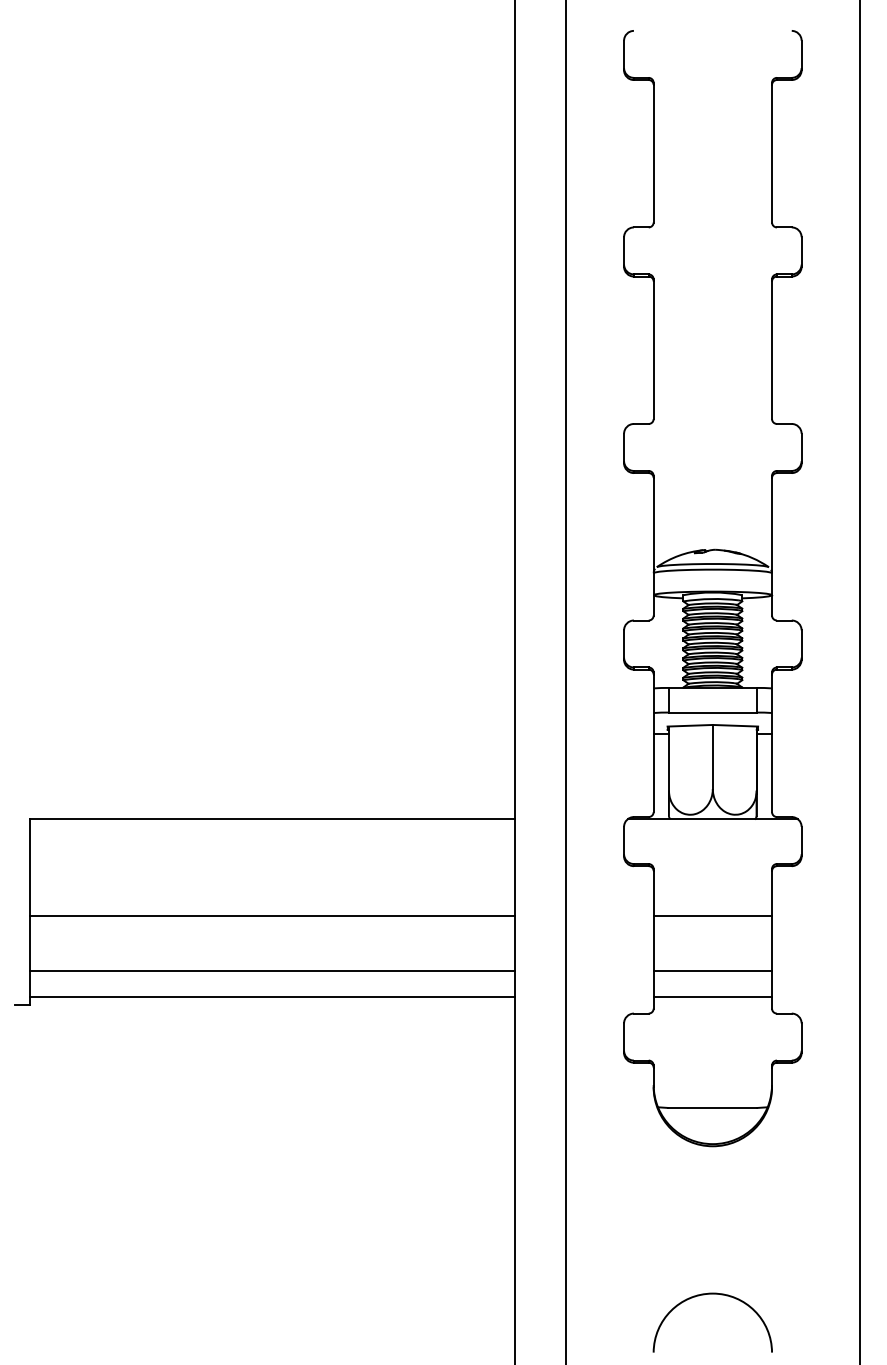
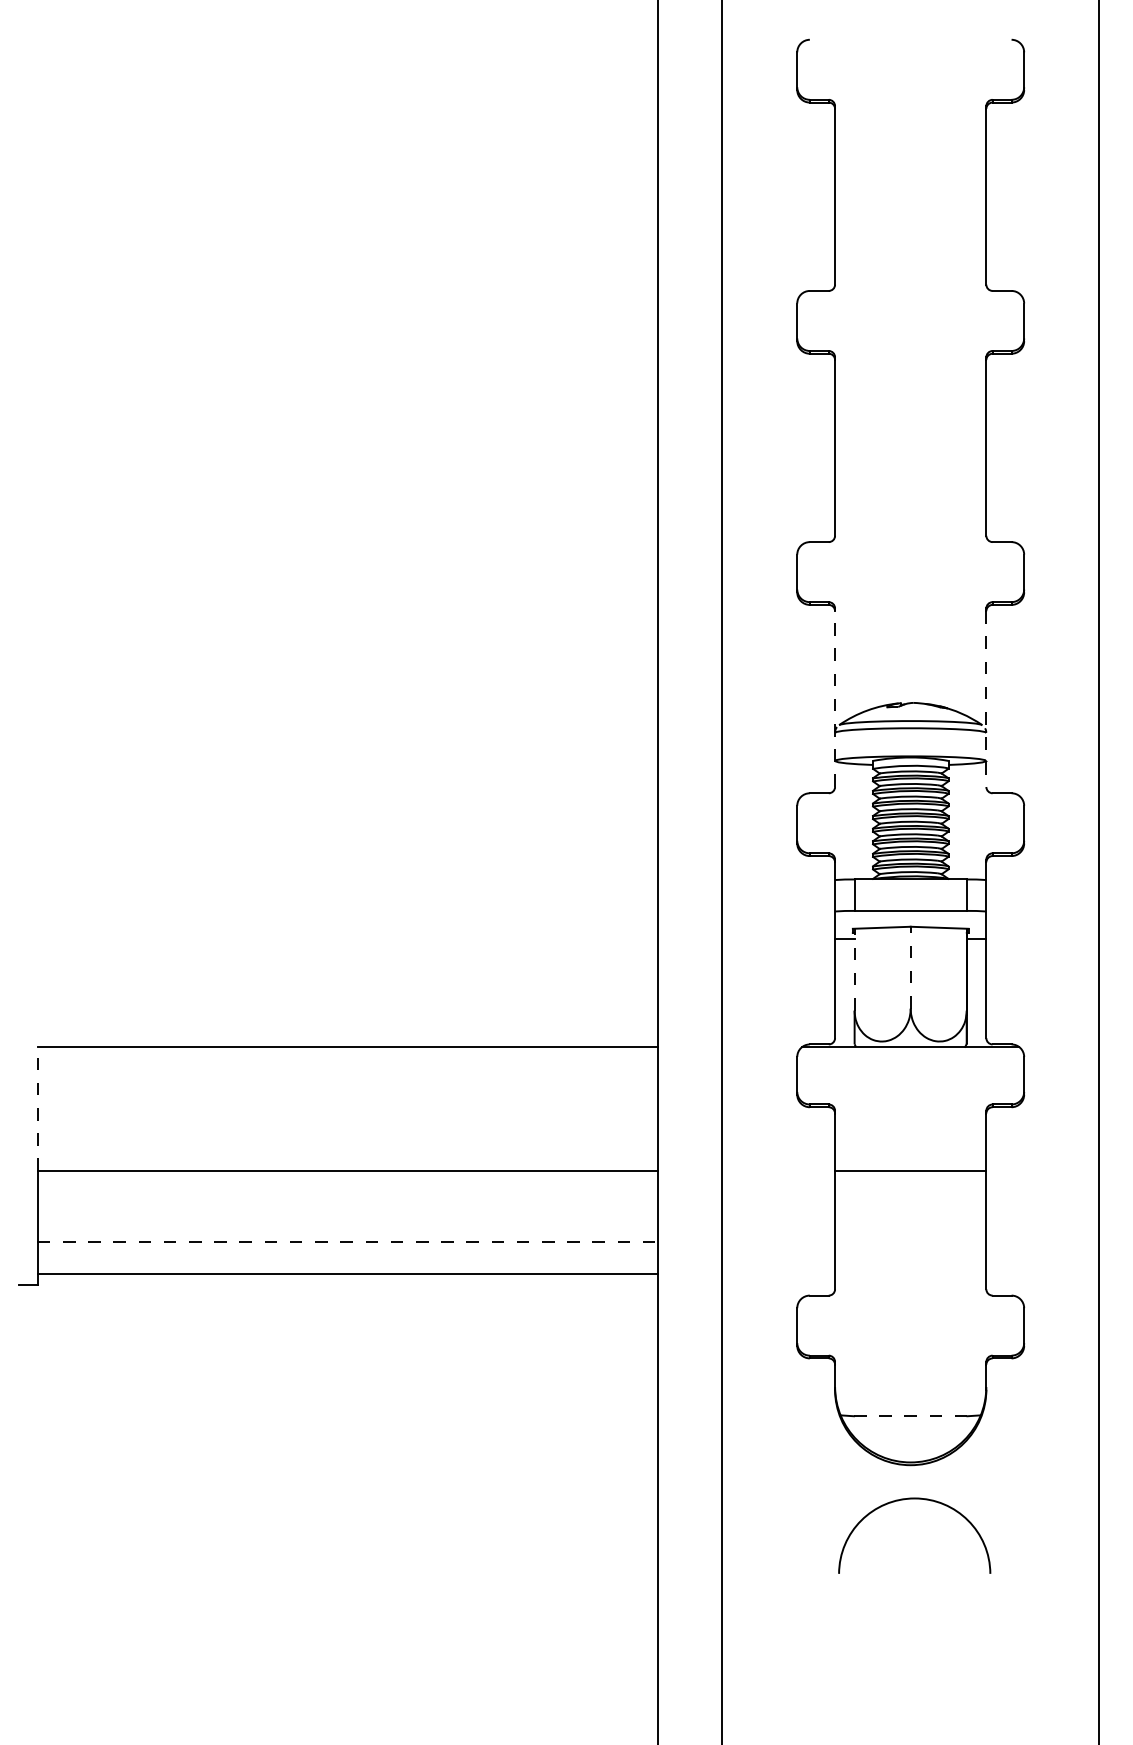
line: (653, 547) -> (835, 699), solid -> dashed
line: (772, 547) -> (986, 699), solid -> dashed
line: (712, 756) -> (910, 967), solid -> dashed
line: (668, 758) -> (854, 969), solid -> dashed
line: (29, 867) -> (37, 1108), solid -> dashed
line: (272, 971) -> (348, 1241), solid -> dashed
line: (712, 971) -> (910, 1241), removed
line: (712, 997) -> (910, 1274), removed
line: (712, 1108) -> (910, 1416), solid -> dashed
arc: (712, 1294) -> (914, 1499), moved

